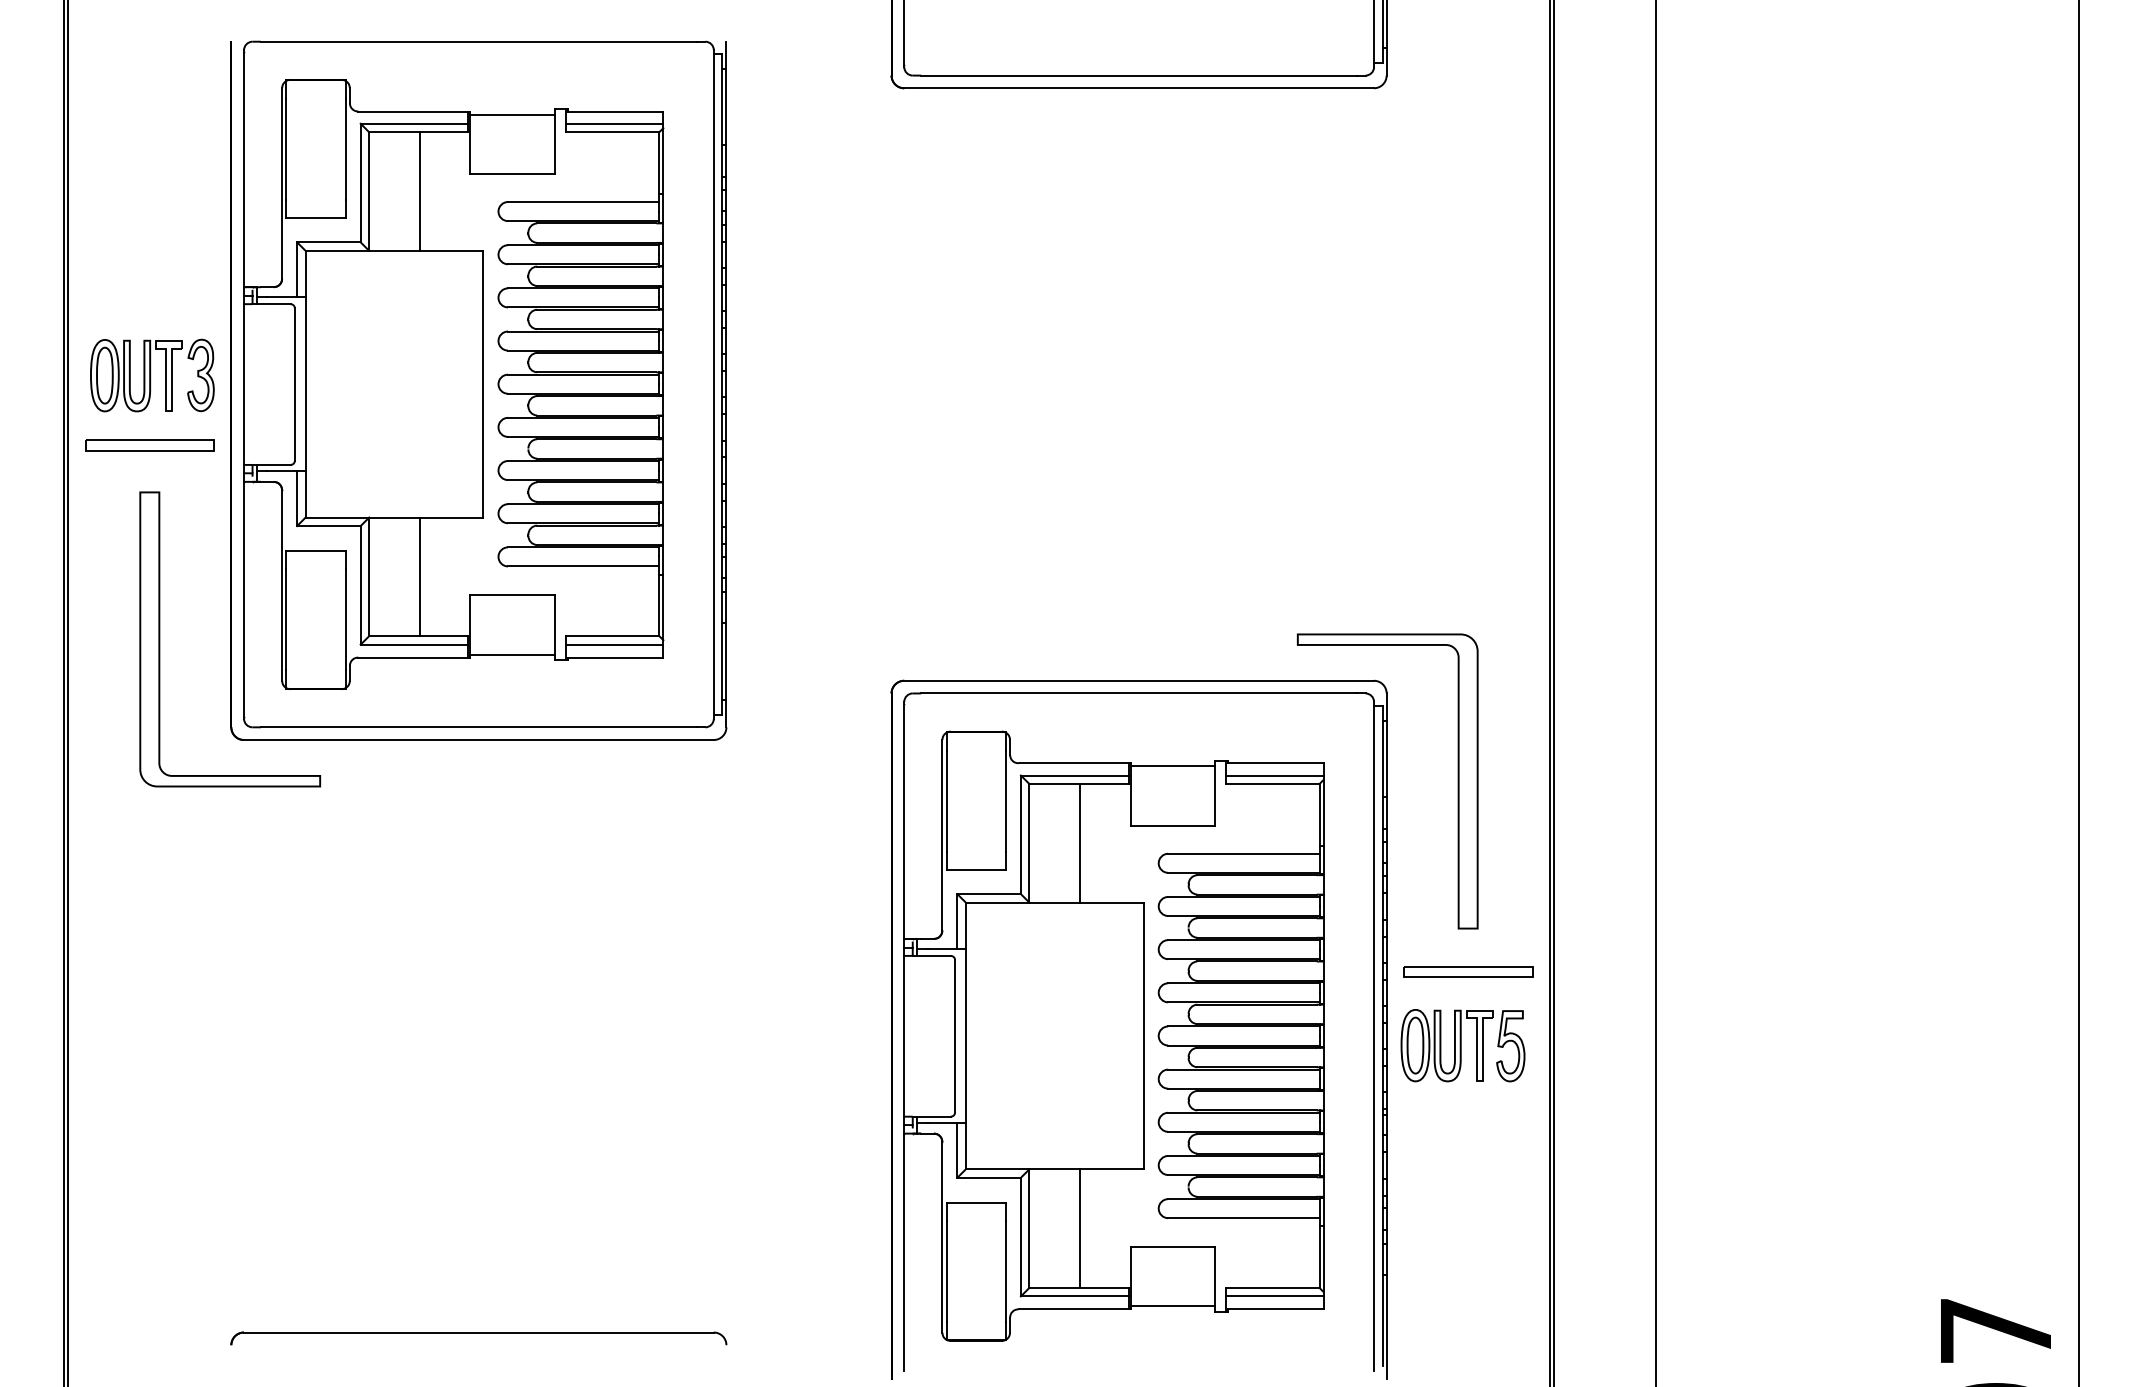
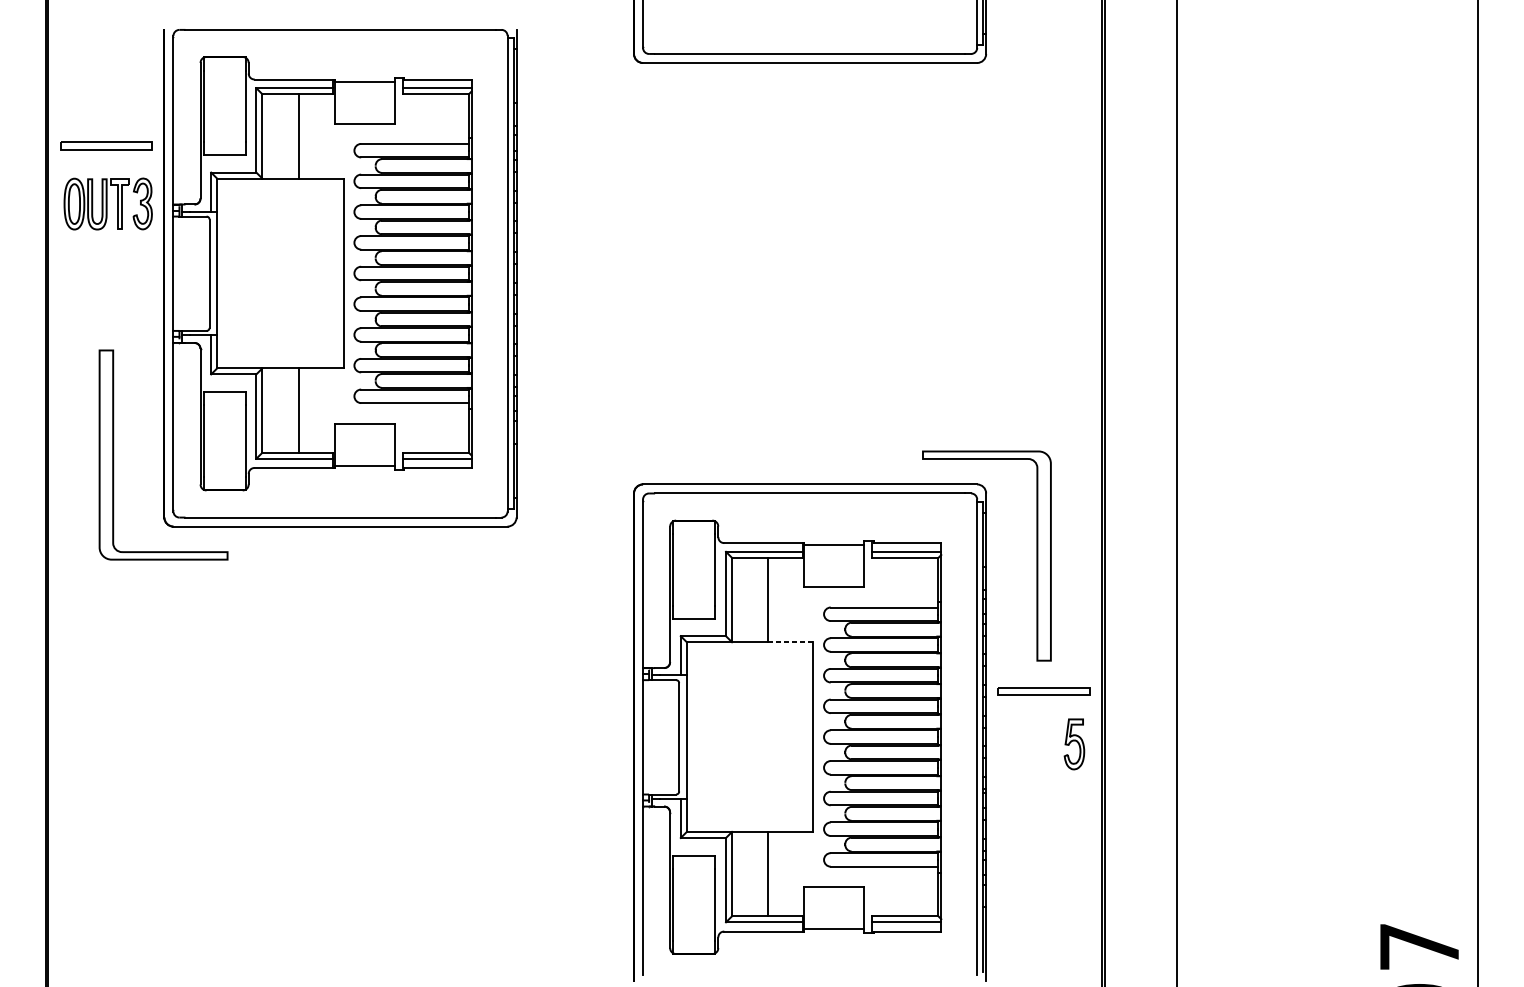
part: (152, 375) -> (108, 204), moved
part: (149, 445) -> (106, 146), moved
line: (1111, 902) -> (790, 642), solid -> dashed
part: (1446, 1045) -> (1028, 743), removed
part: (478, 1338) -> (340, 952), removed

